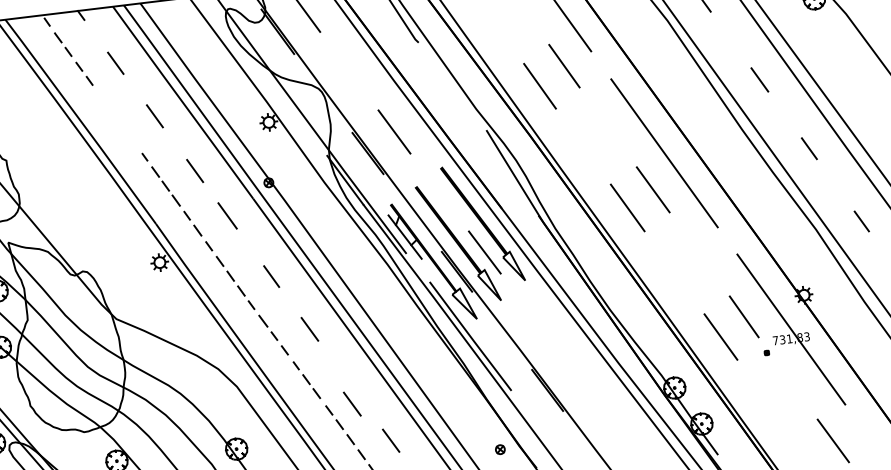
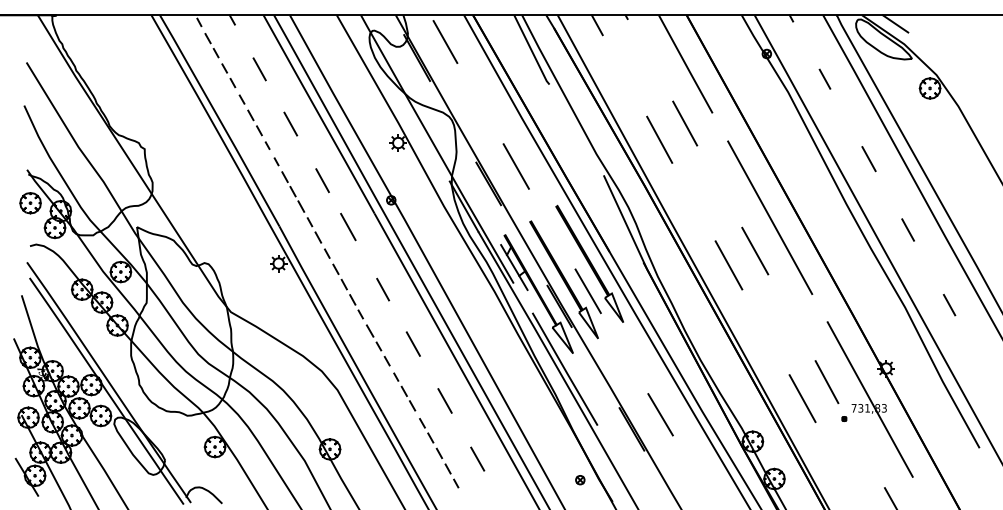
part: (116, 118) -> (254, 121), added
line: (575, 371) -> (660, 414), added
line: (351, 403) -> (444, 400), moved

